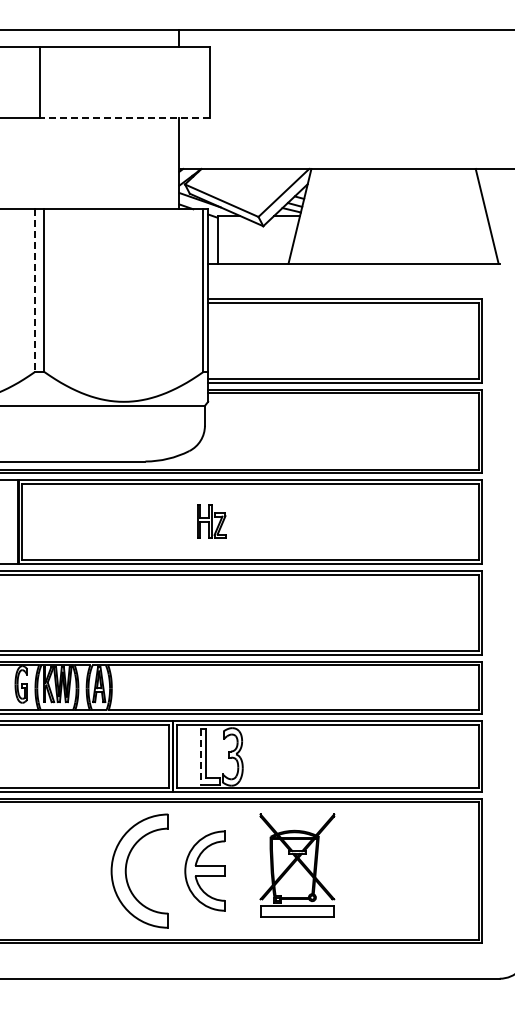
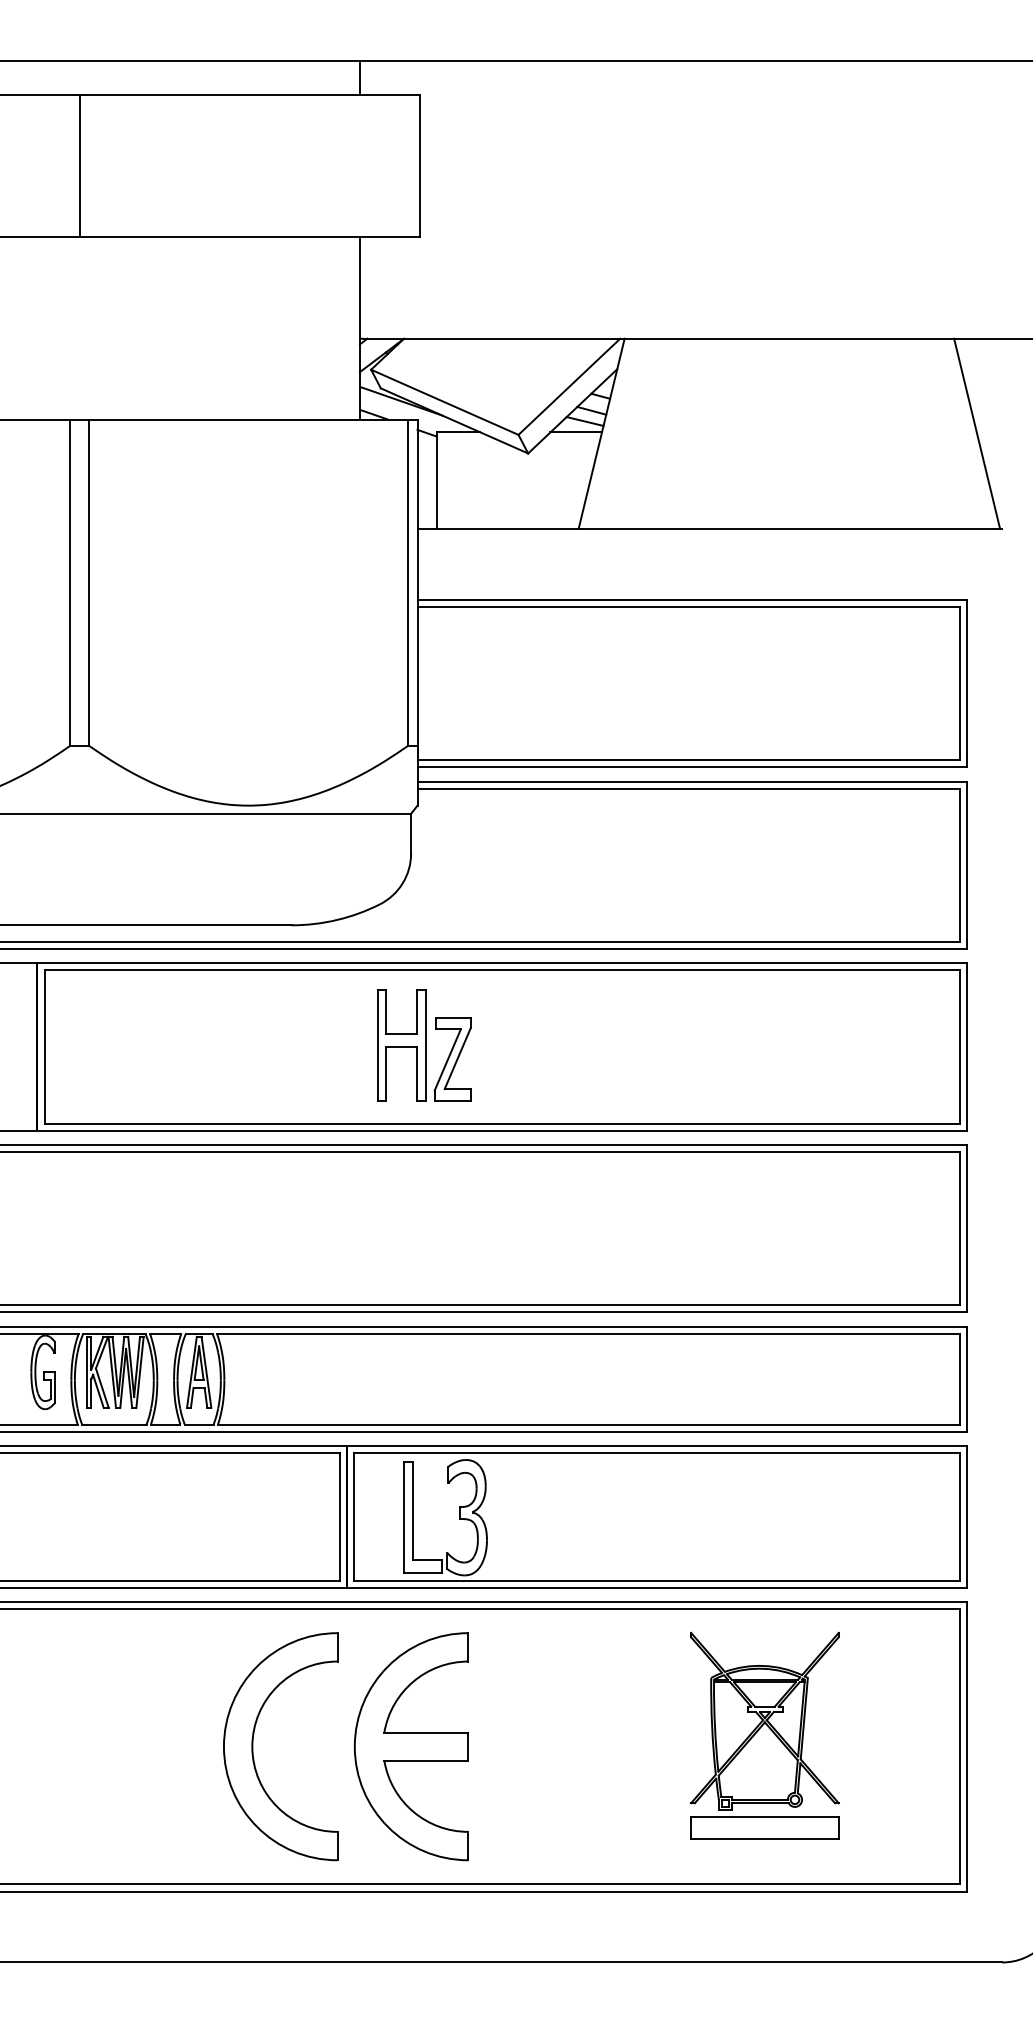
line: (124, 118) -> (249, 237), dashed -> solid
line: (34, 291) -> (69, 584), dashed -> solid
part: (211, 521) -> (424, 1045), size x1.67
line: (201, 756) -> (404, 1516), dashed -> solid
part: (297, 865) -> (765, 1735), moved
part: (204, 870) -> (410, 1745), size x1.43

